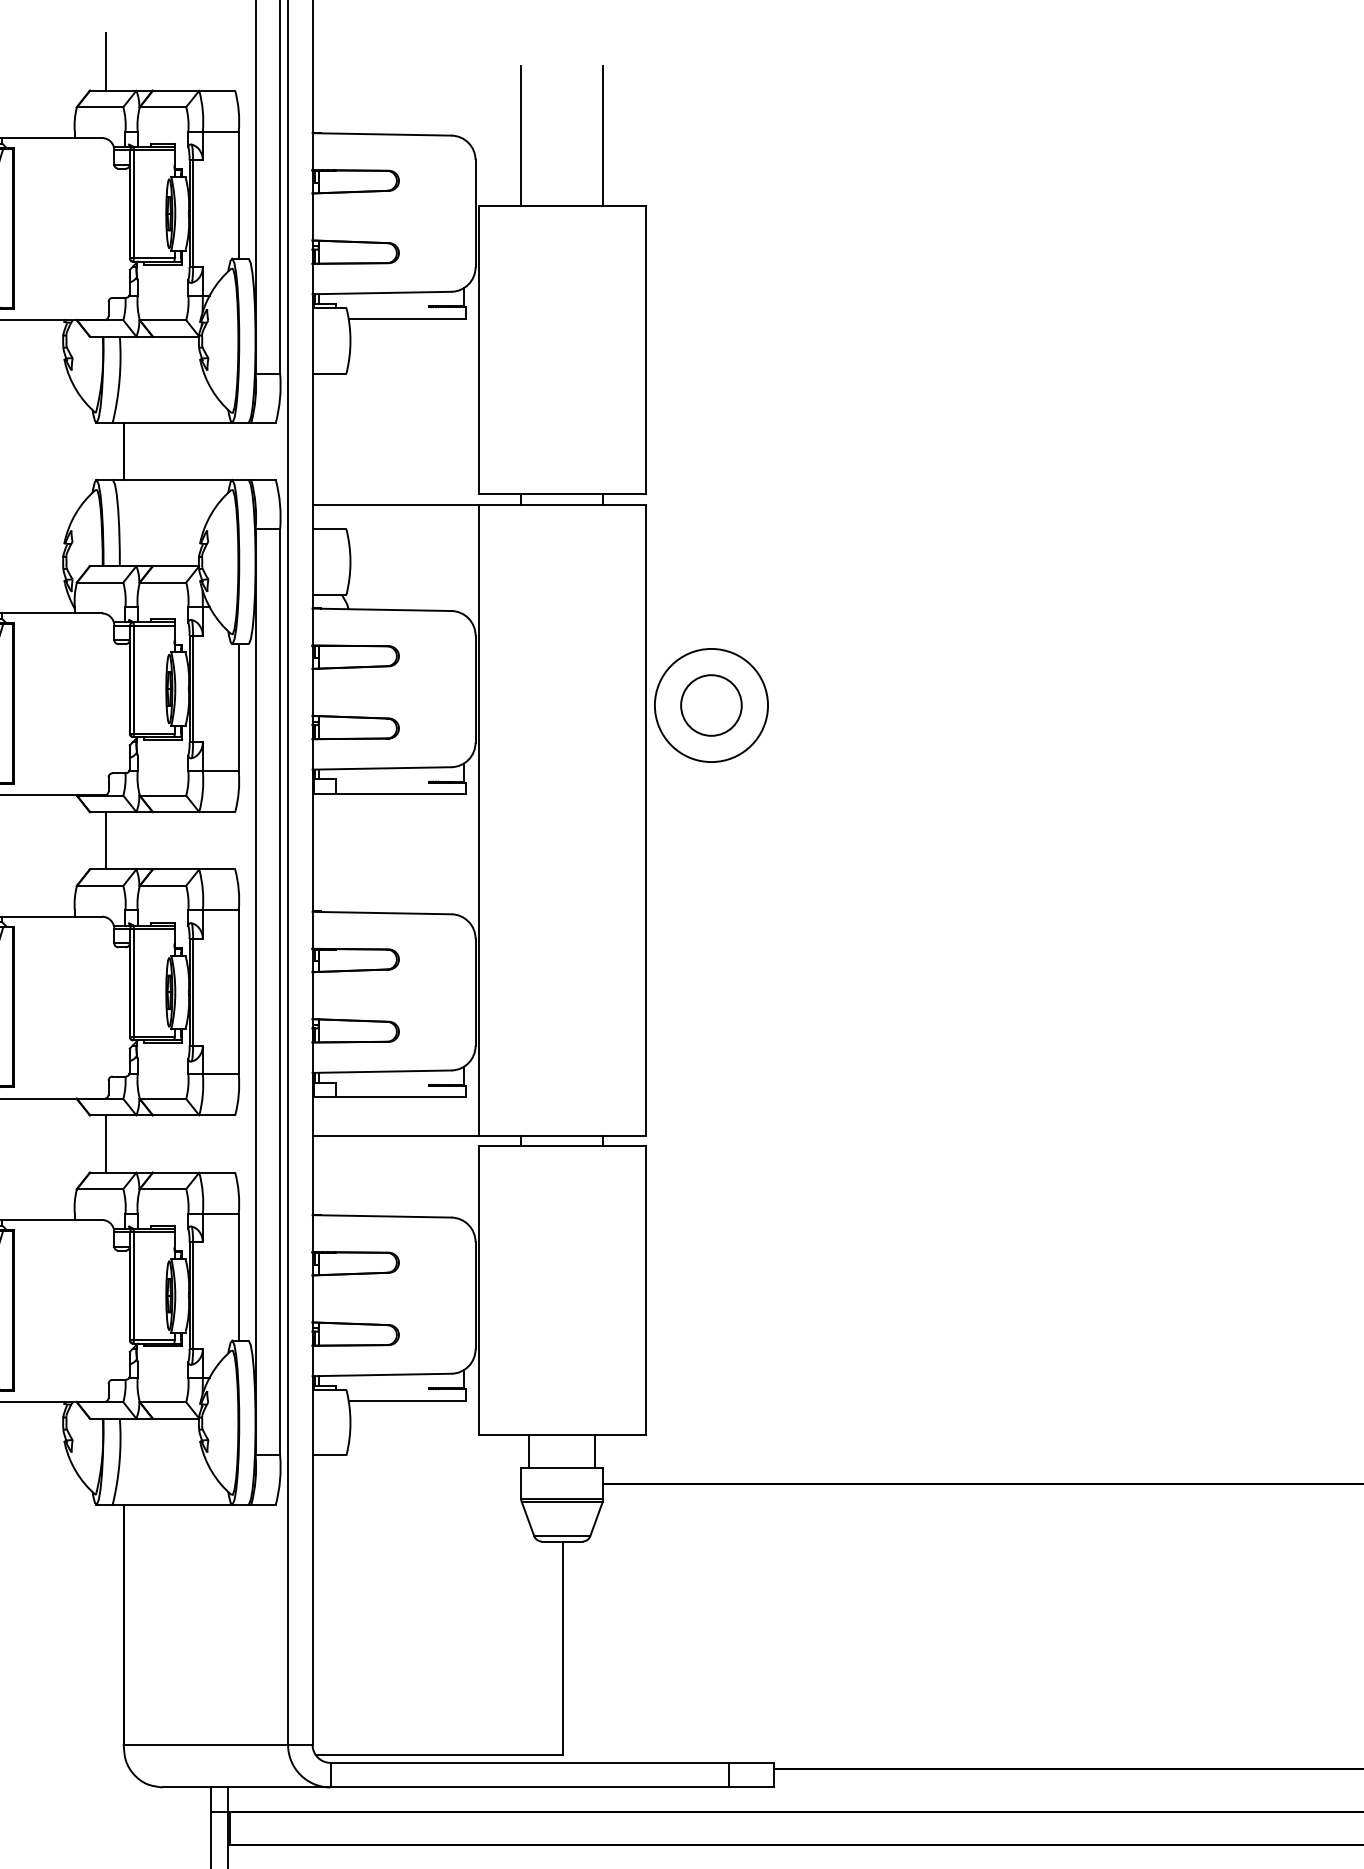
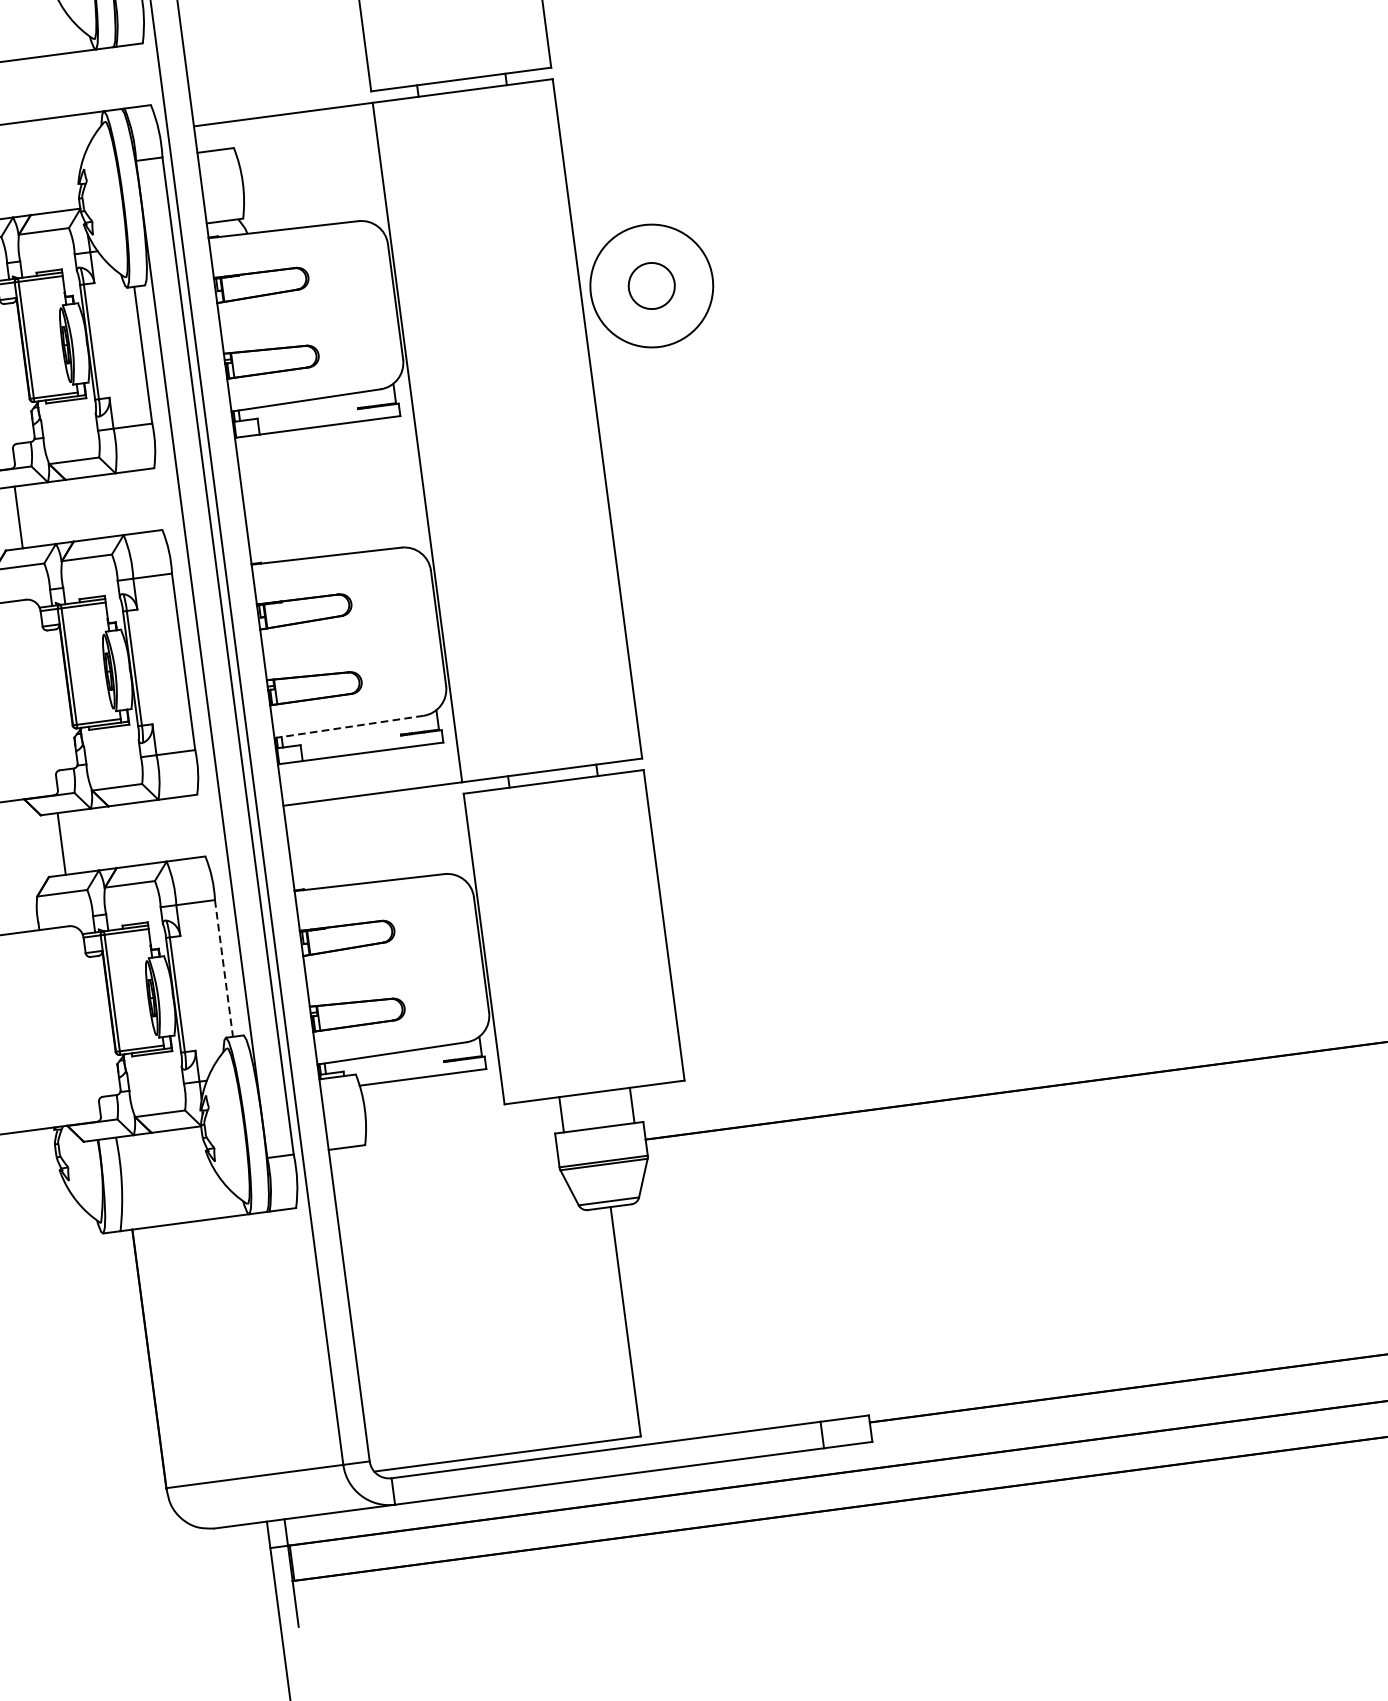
circle: (711, 705) -> (651, 286), size x0.7
line: (381, 1071) -> (348, 726), solid -> dashed
line: (238, 1277) -> (223, 968), solid -> dashed

